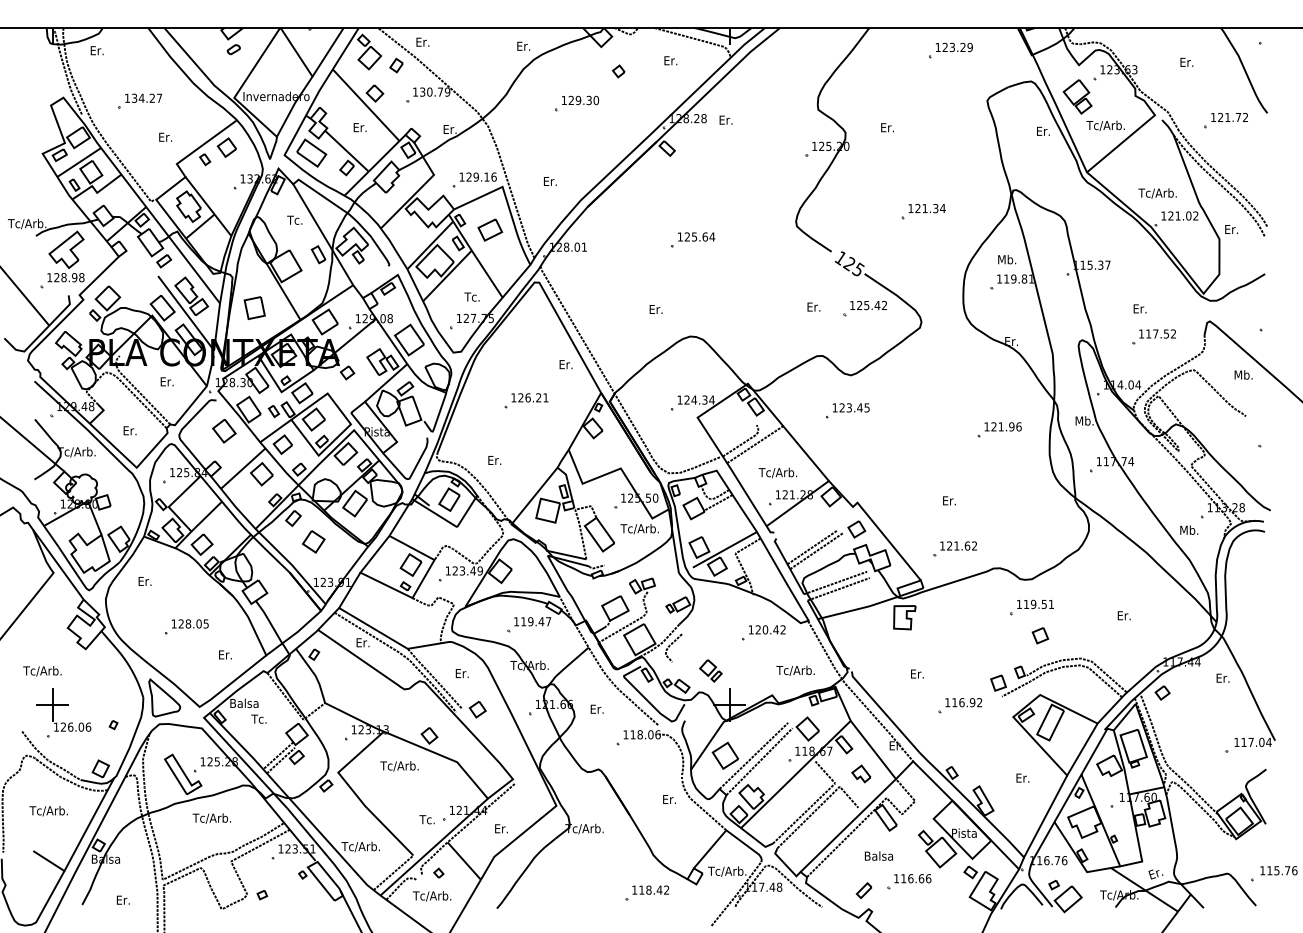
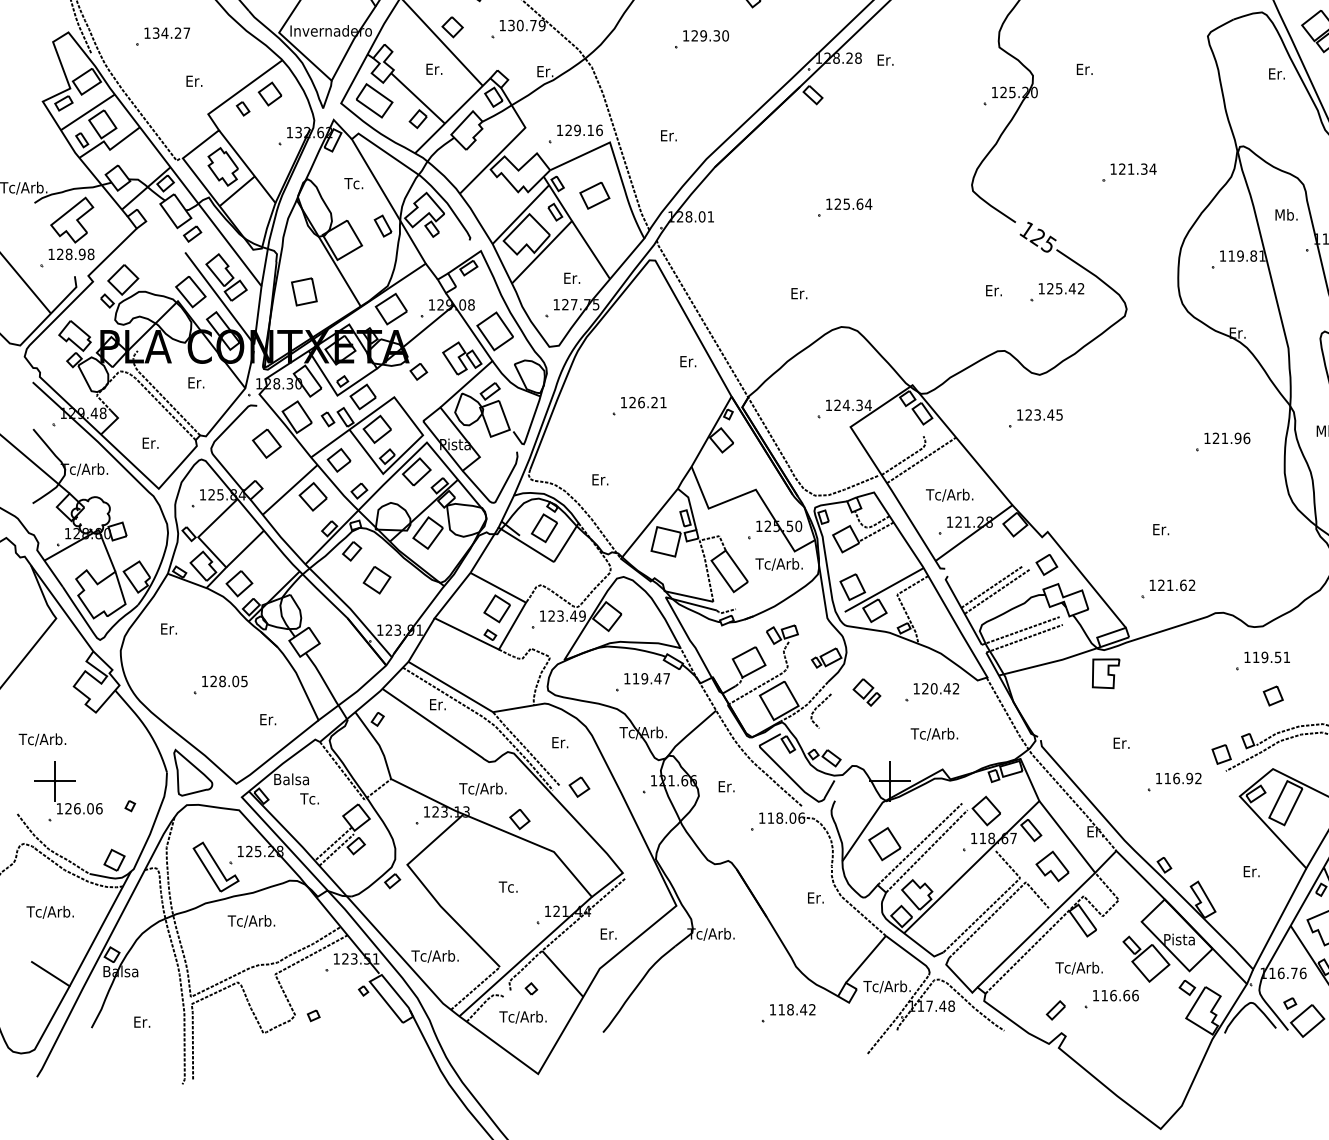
text: (1007, 259) -> (1286, 214), moved
text: (471, 296) -> (571, 277), Tc. -> Er.
part: (710, 670) -> (866, 692), moved
text: (795, 670) -> (934, 733), moved
text: (399, 766) -> (482, 789), moved
part: (861, 773) -> (1052, 865), size x1.43
text: (426, 819) -> (507, 886), moved
text: (882, 856) -> (1078, 968), Balsa -> Tc/Arb.

